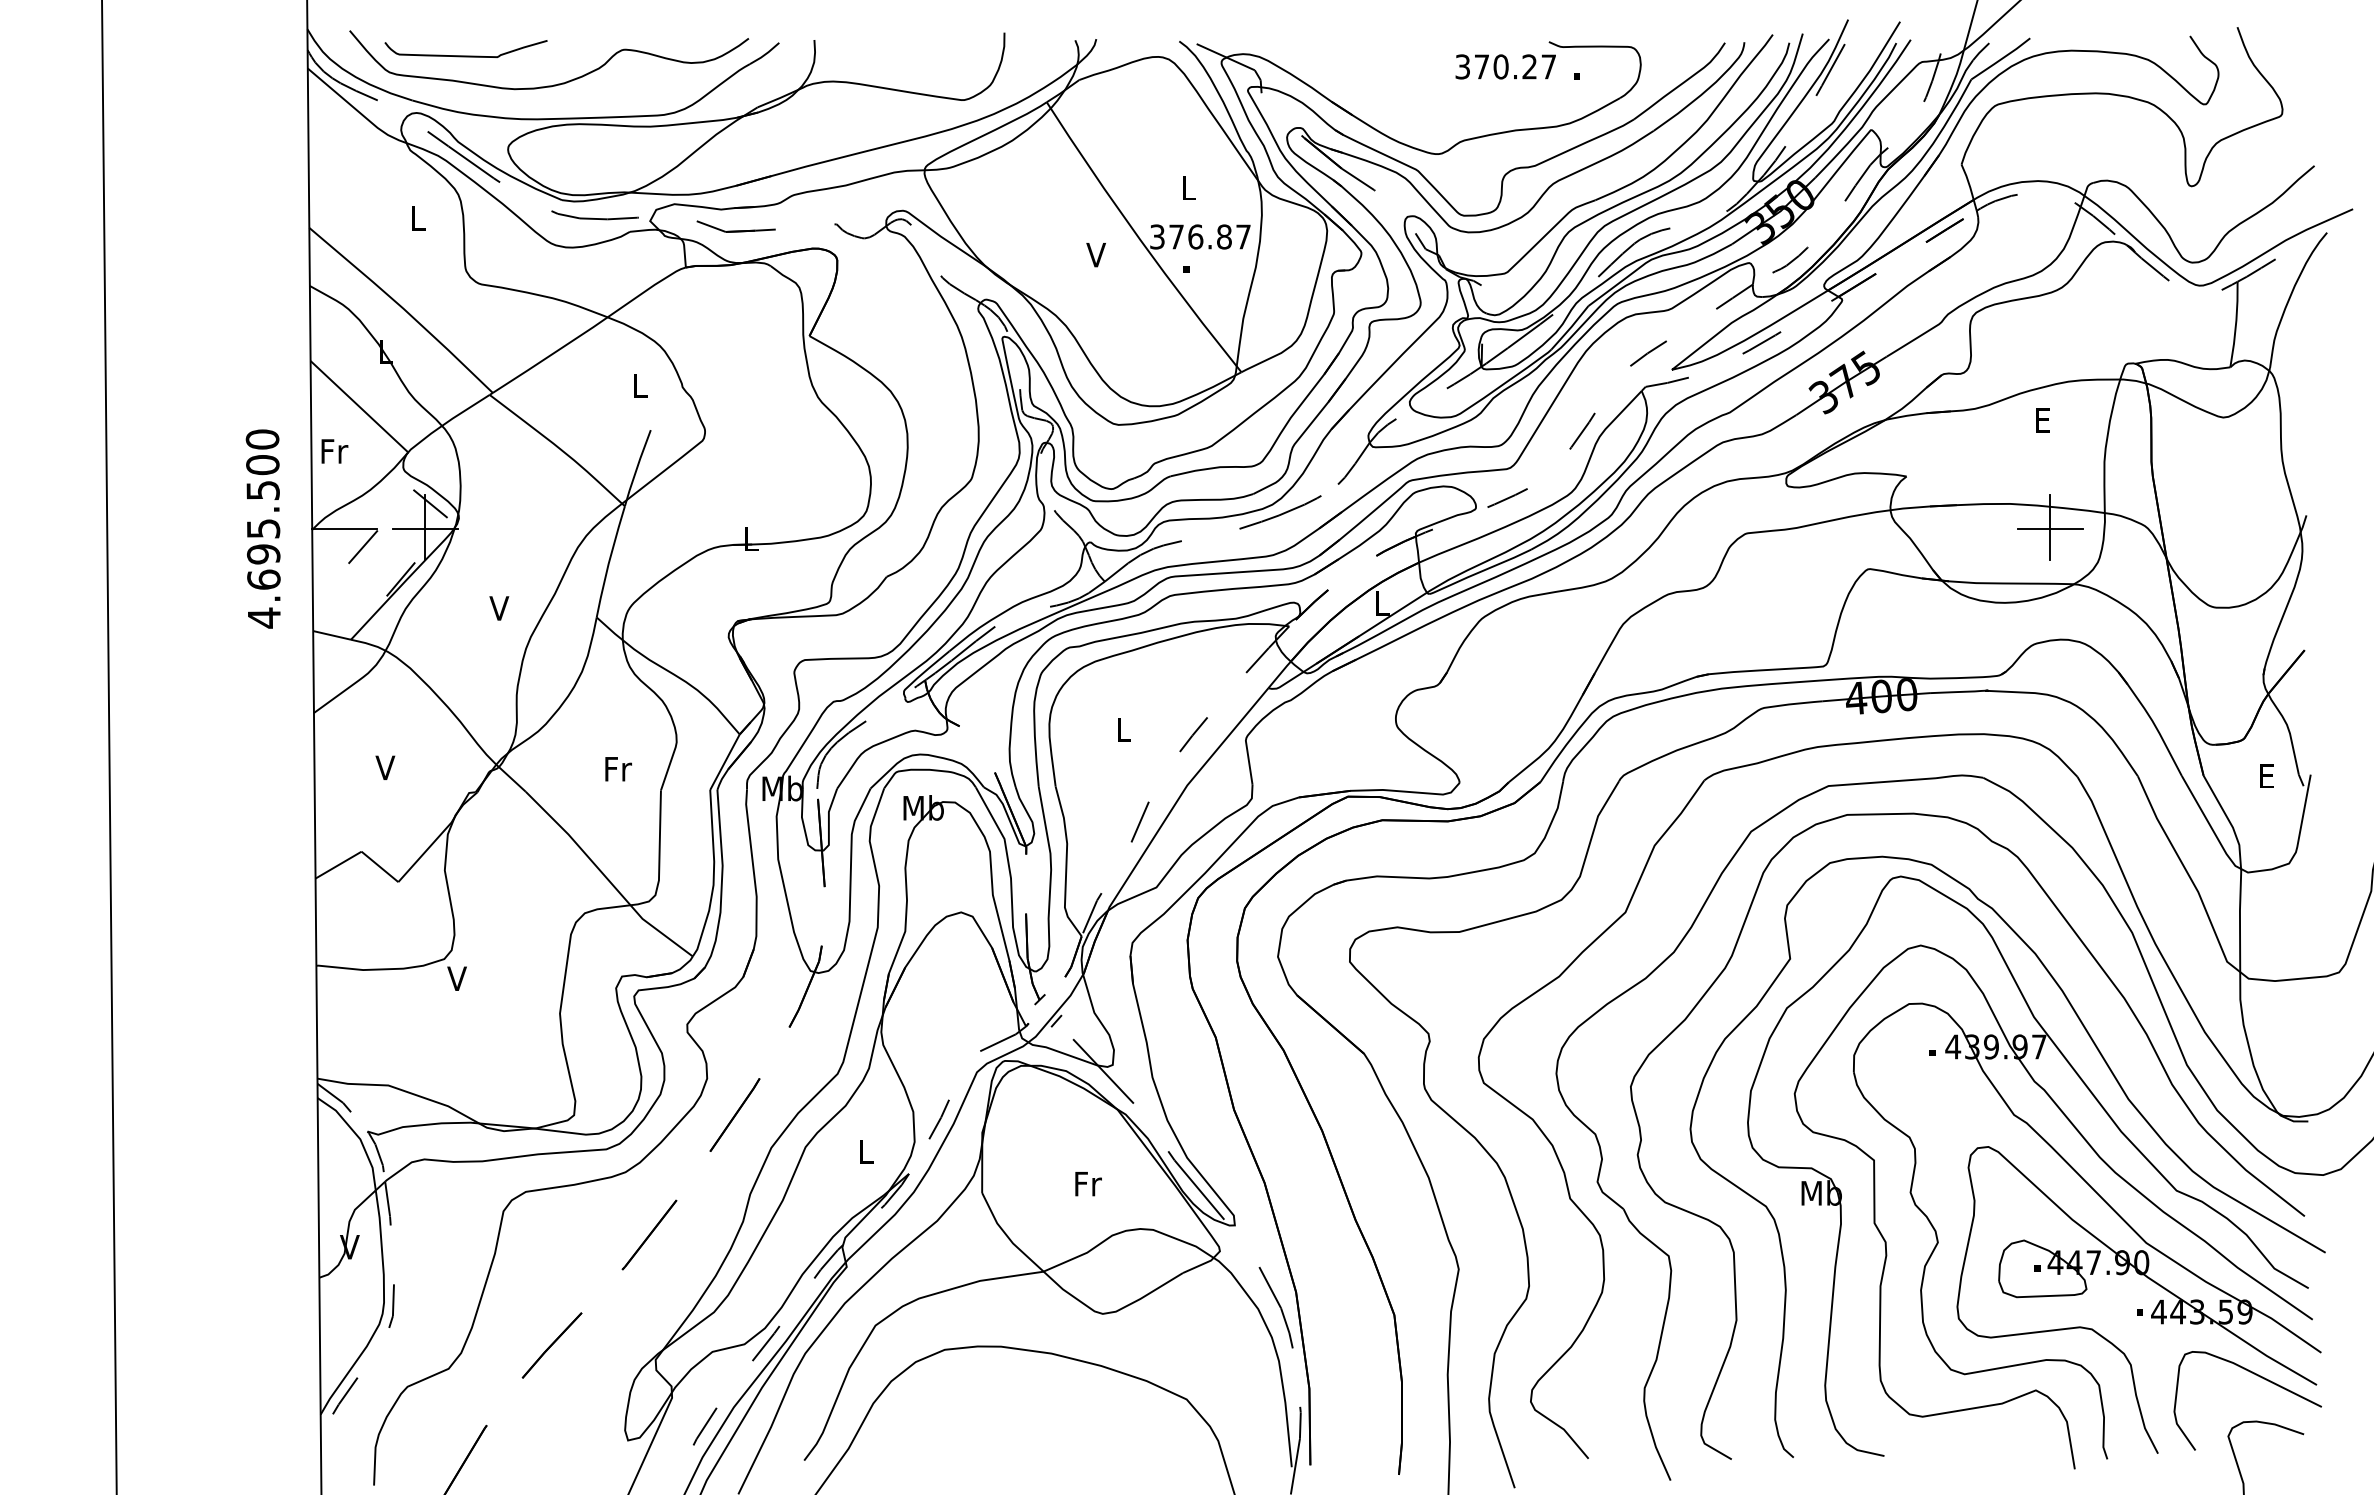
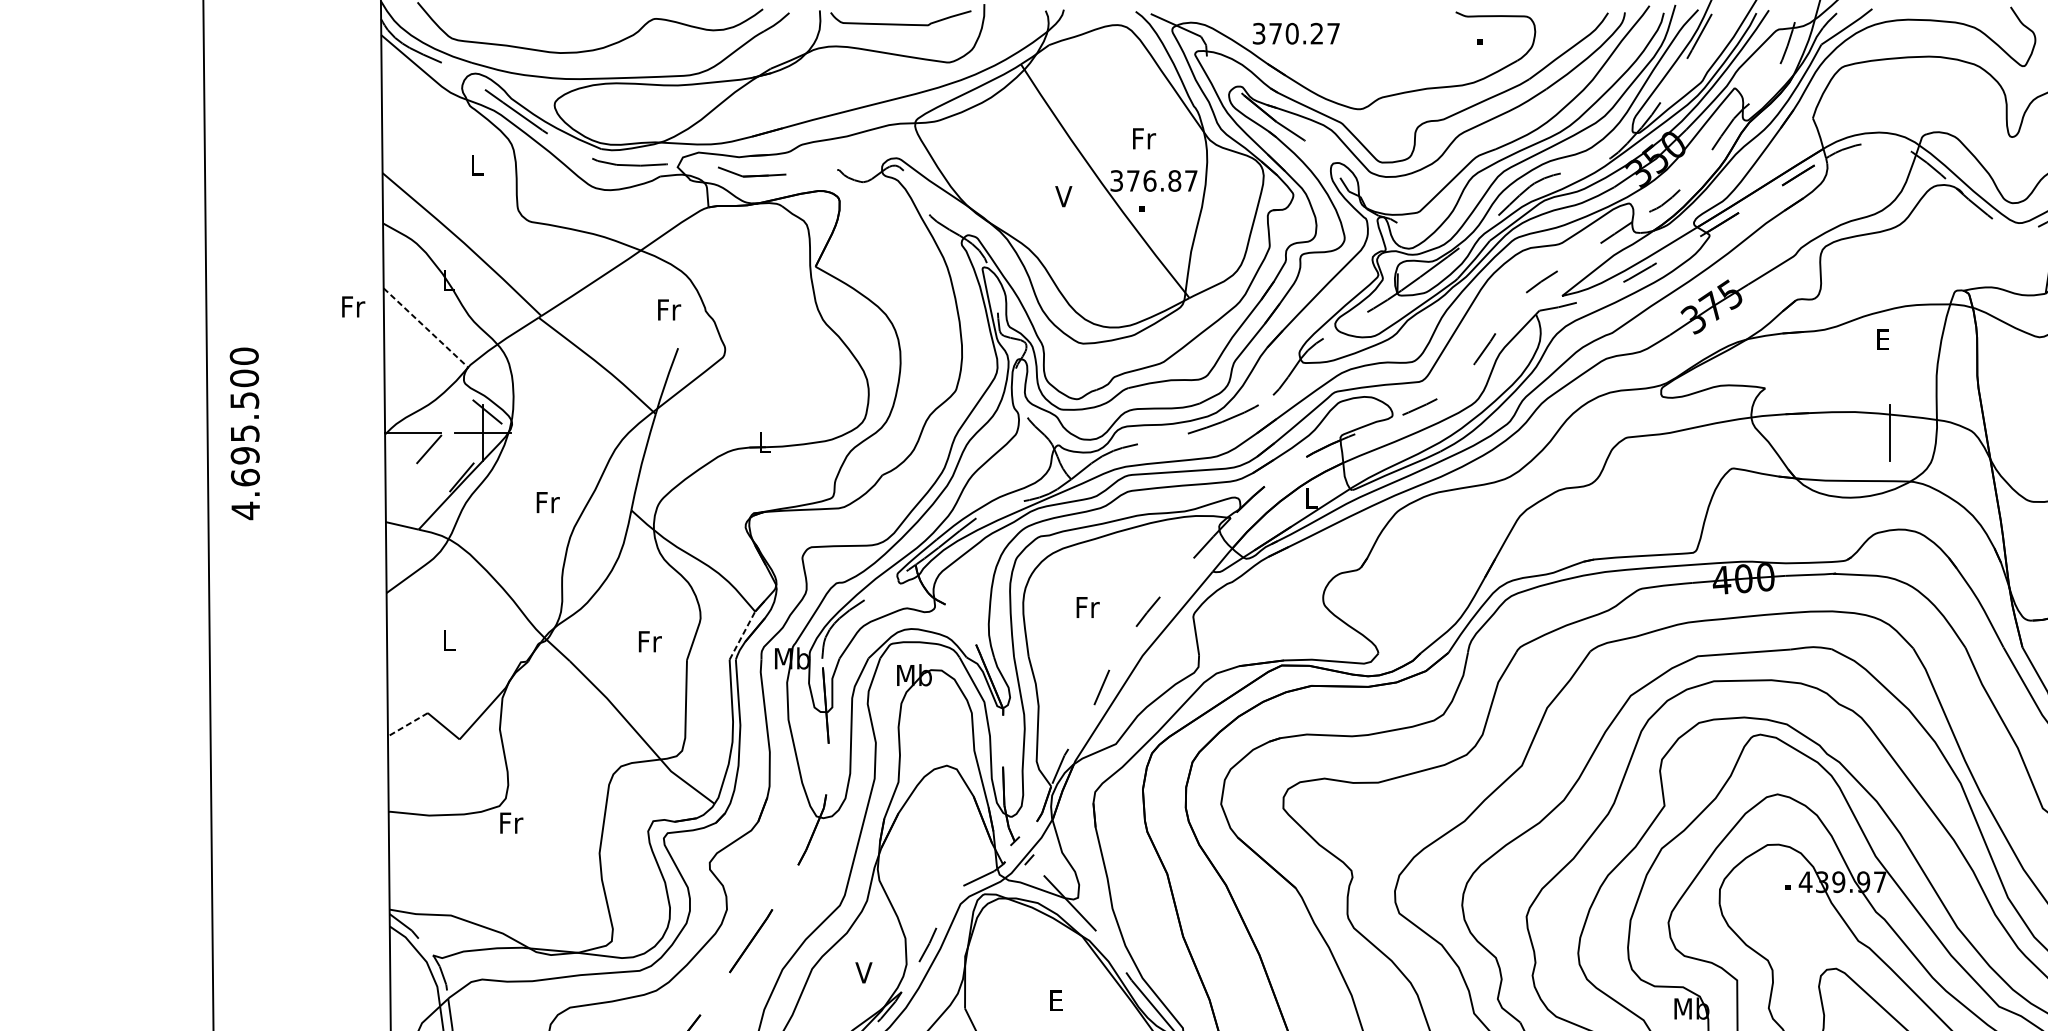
curve: (465, 55) -> (900, 23), moved
text: (1505, 66) -> (1296, 33), moved
text: (1189, 188) -> (1144, 139), L -> Fr
text: (640, 385) -> (669, 309), L -> Fr
line: (359, 406) -> (426, 327), solid -> dashed
text: (334, 451) -> (353, 306), moved
text: (262, 528) -> (244, 433), moved
line: (2049, 528) -> (1889, 433), removed
text: (500, 608) -> (548, 502), V -> Fr
text: (1124, 729) -> (1088, 607), L -> Fr
line: (725, 761) -> (742, 635), solid -> dashed
text: (385, 767) -> (448, 640), V -> L
line: (338, 865) -> (407, 725), solid -> dashed
text: (458, 978) -> (511, 822), V -> Fr
text: (865, 1151) -> (864, 972), L -> V
text: (1088, 1184) -> (1057, 1001), Fr -> E

